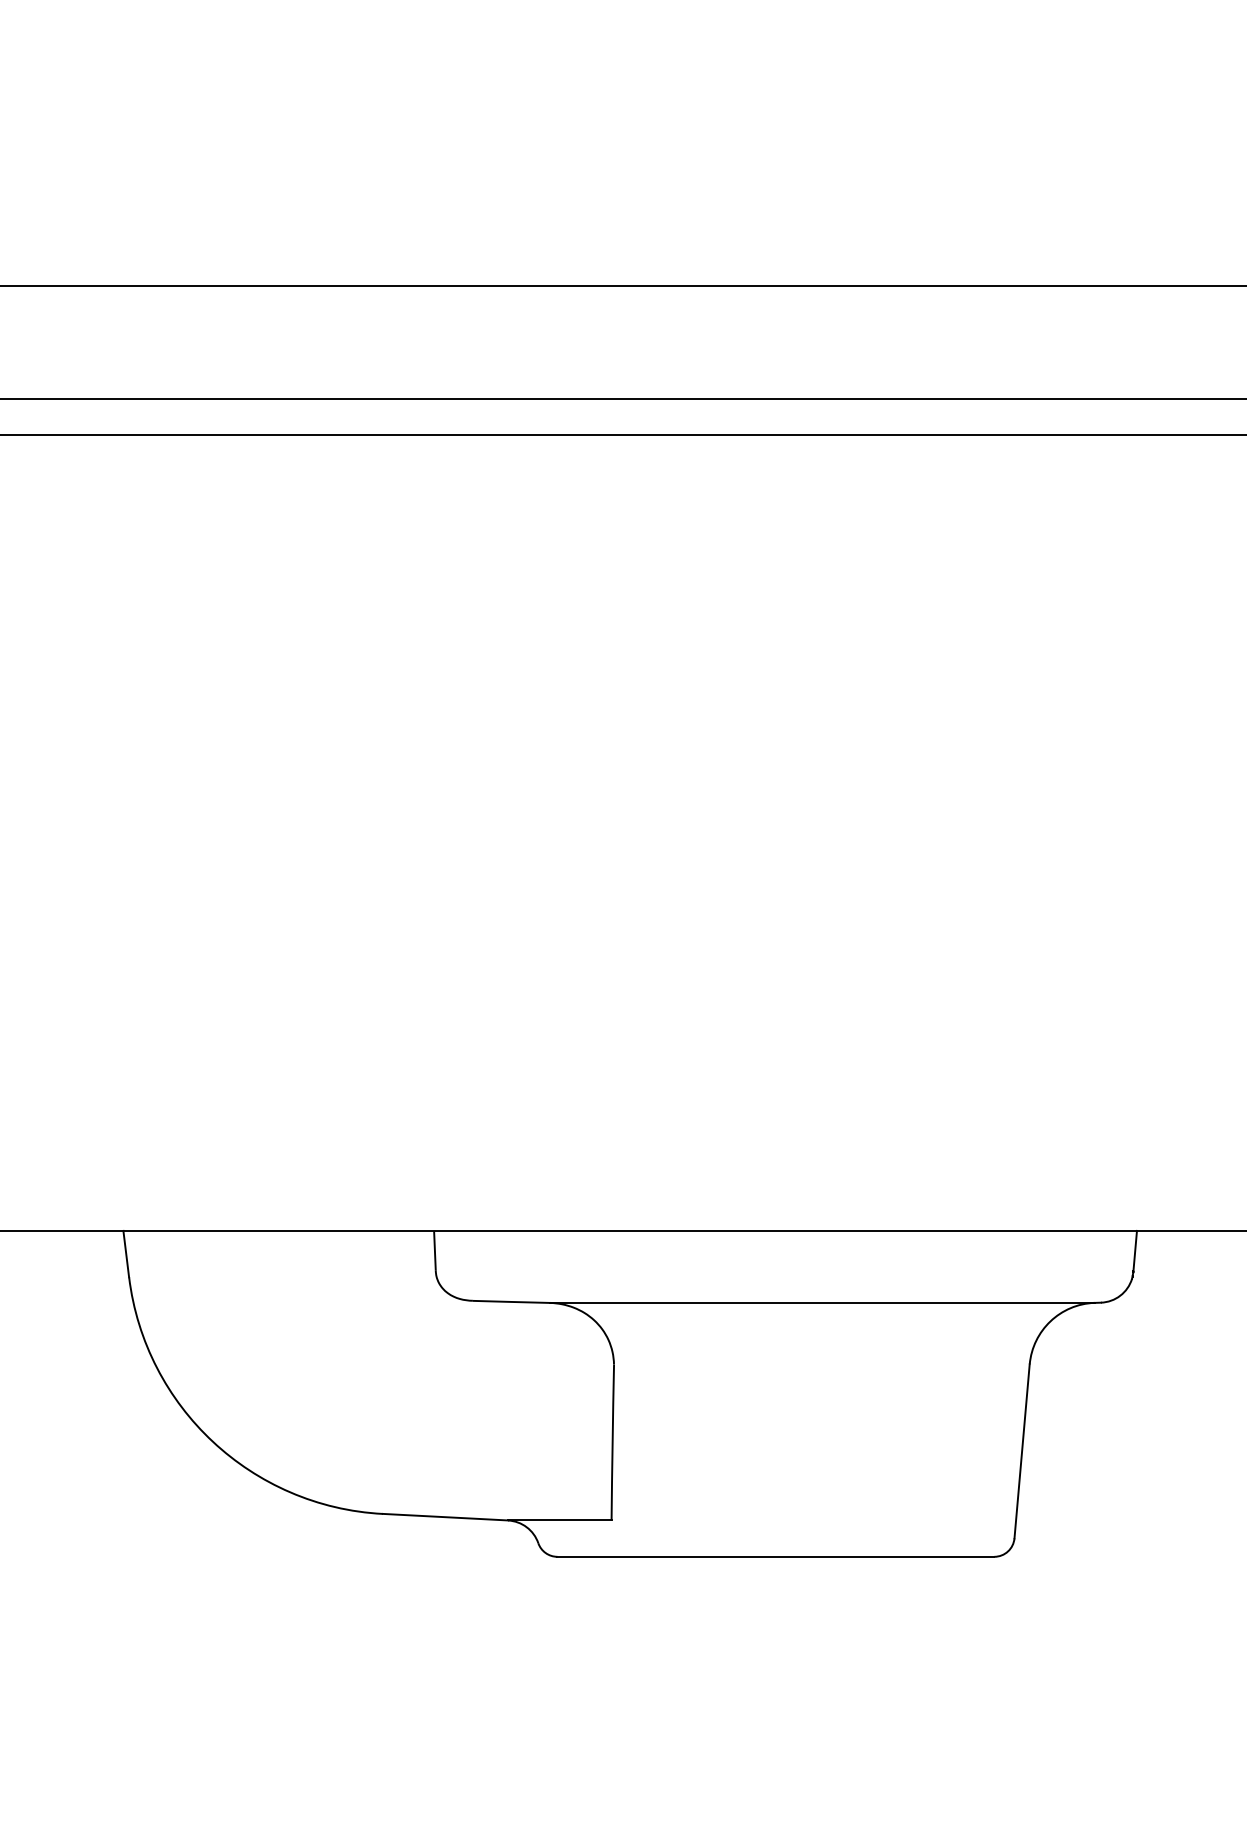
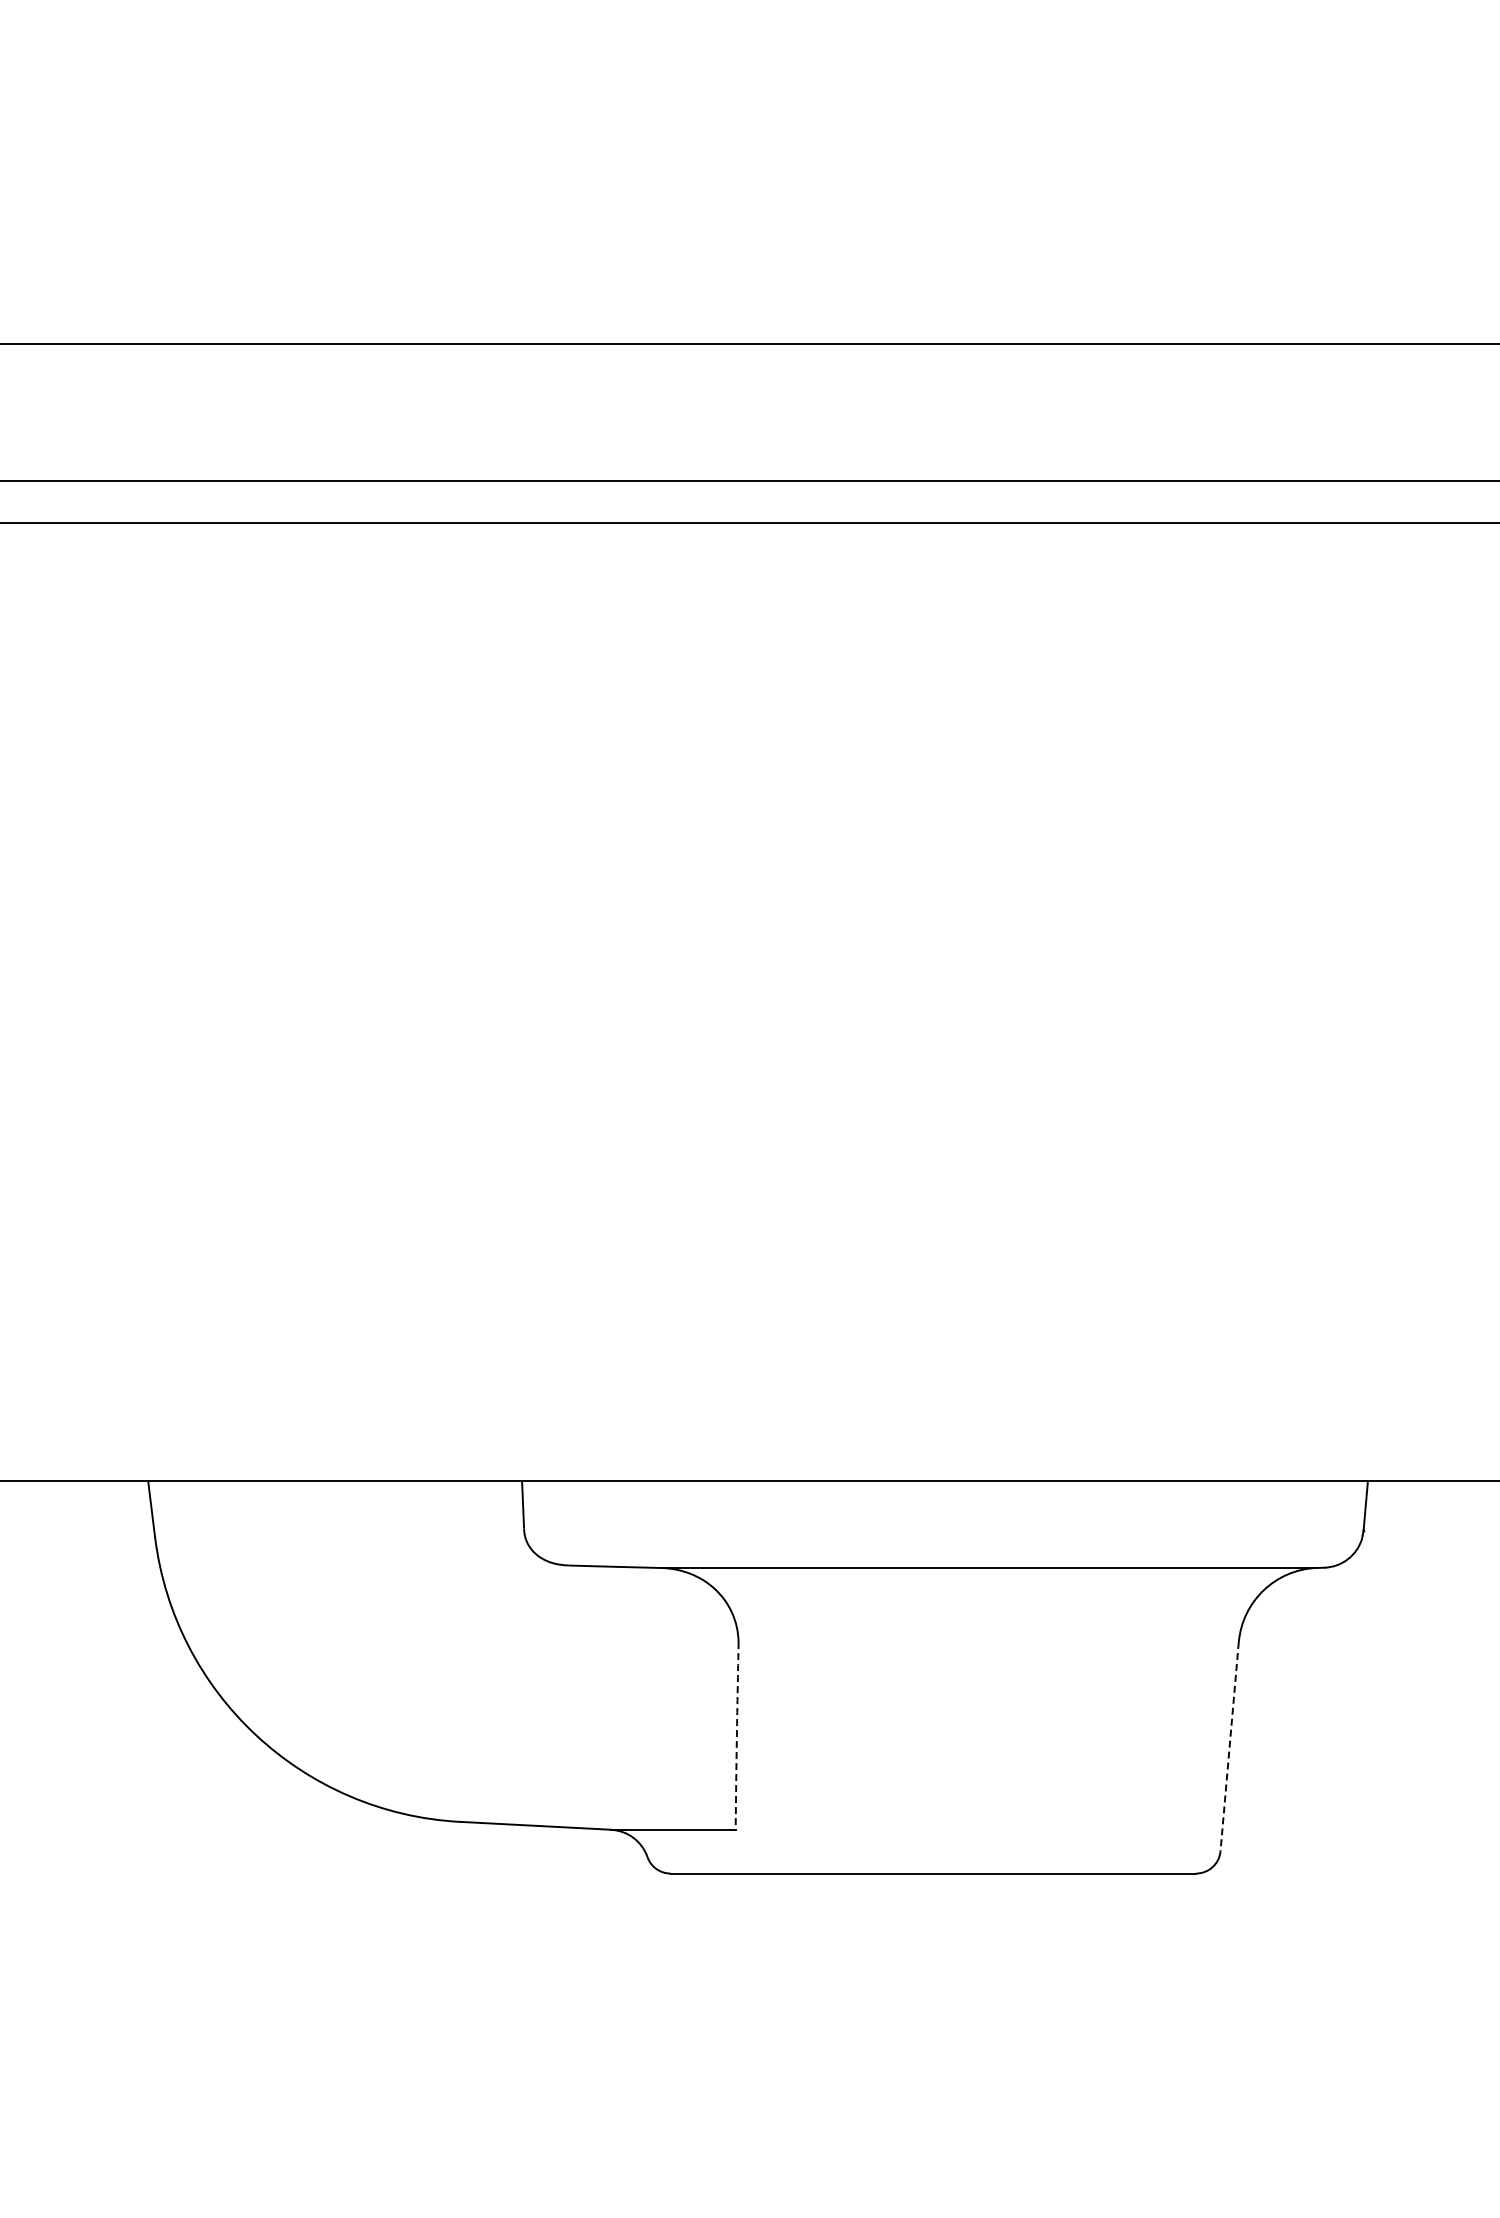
arc: (612, 1442) -> (736, 1735), solid -> dashed
line: (1021, 1452) -> (1229, 1747), solid -> dashed

